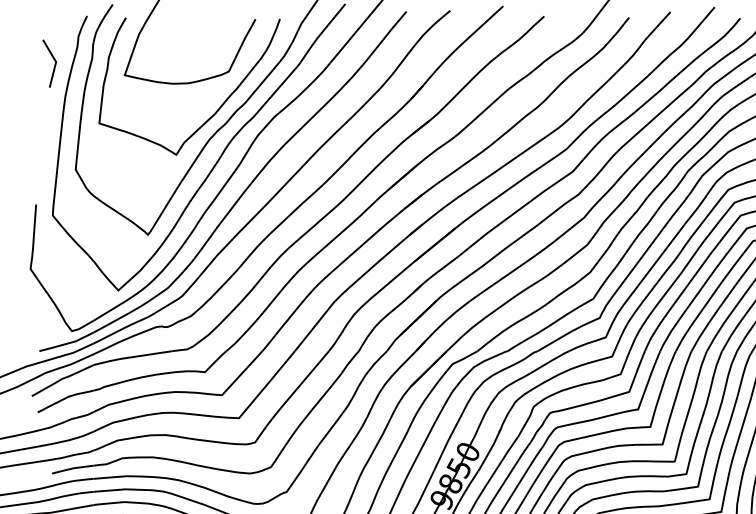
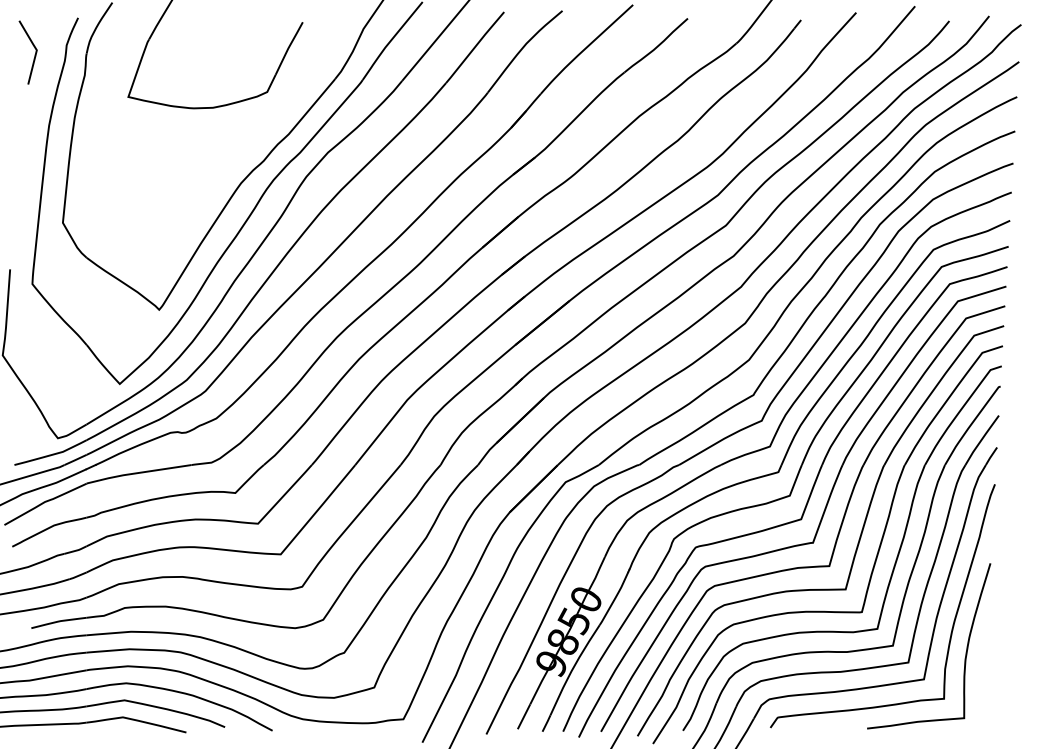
line: (54, 65) -> (34, 54), moved
part: (217, 110) -> (251, 143), removed

